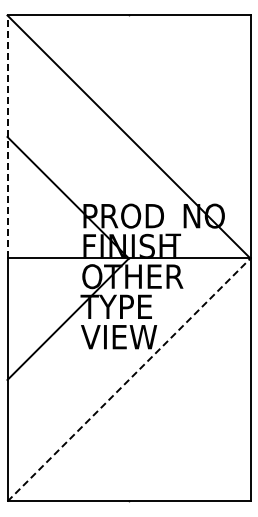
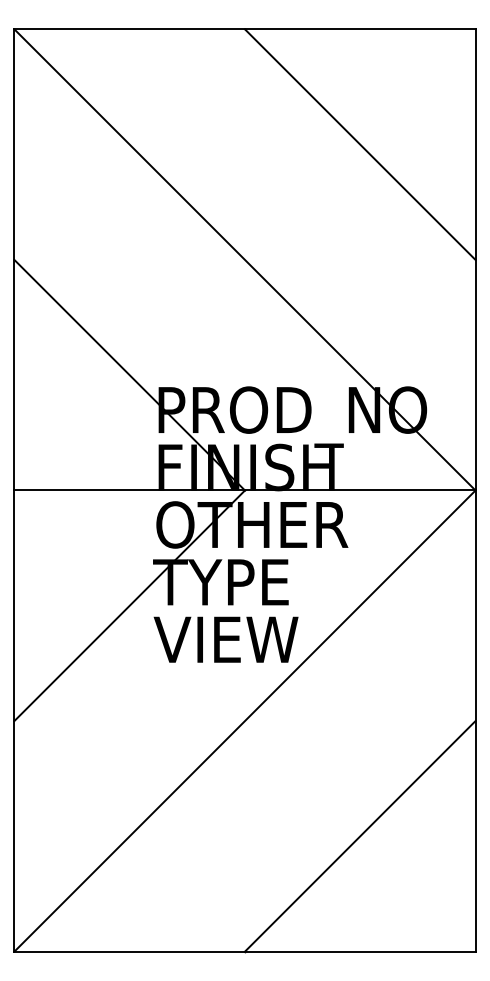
line: (189, 76) -> (359, 145), added
line: (7, 136) -> (14, 258), dashed -> solid
line: (129, 379) -> (245, 720), dashed -> solid
line: (189, 440) -> (359, 835), added

